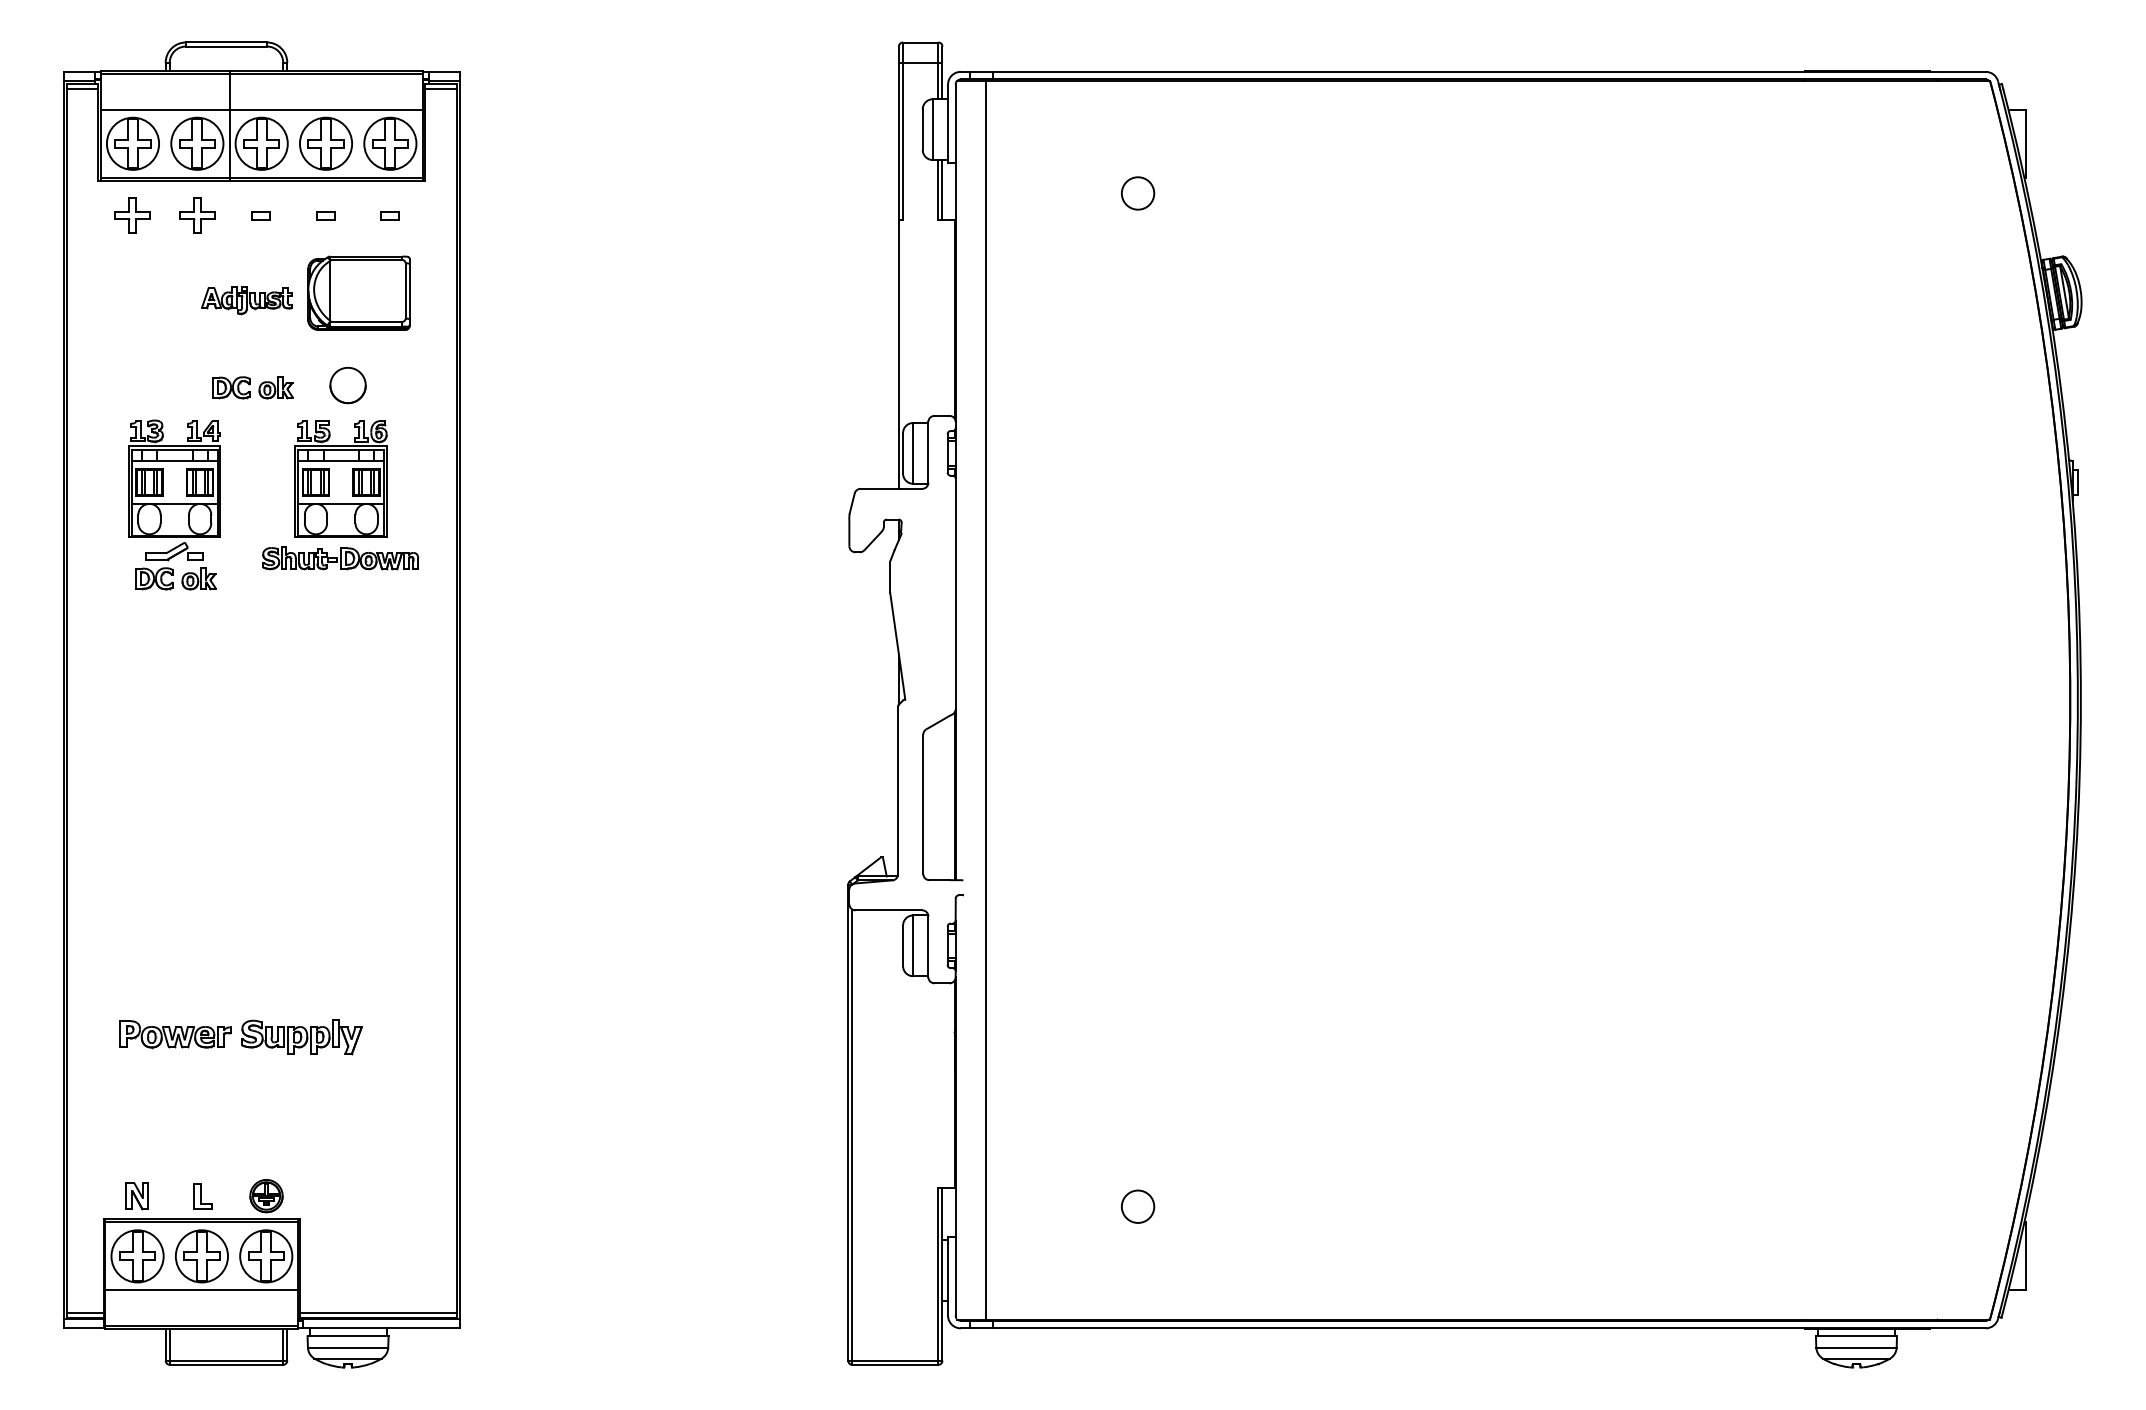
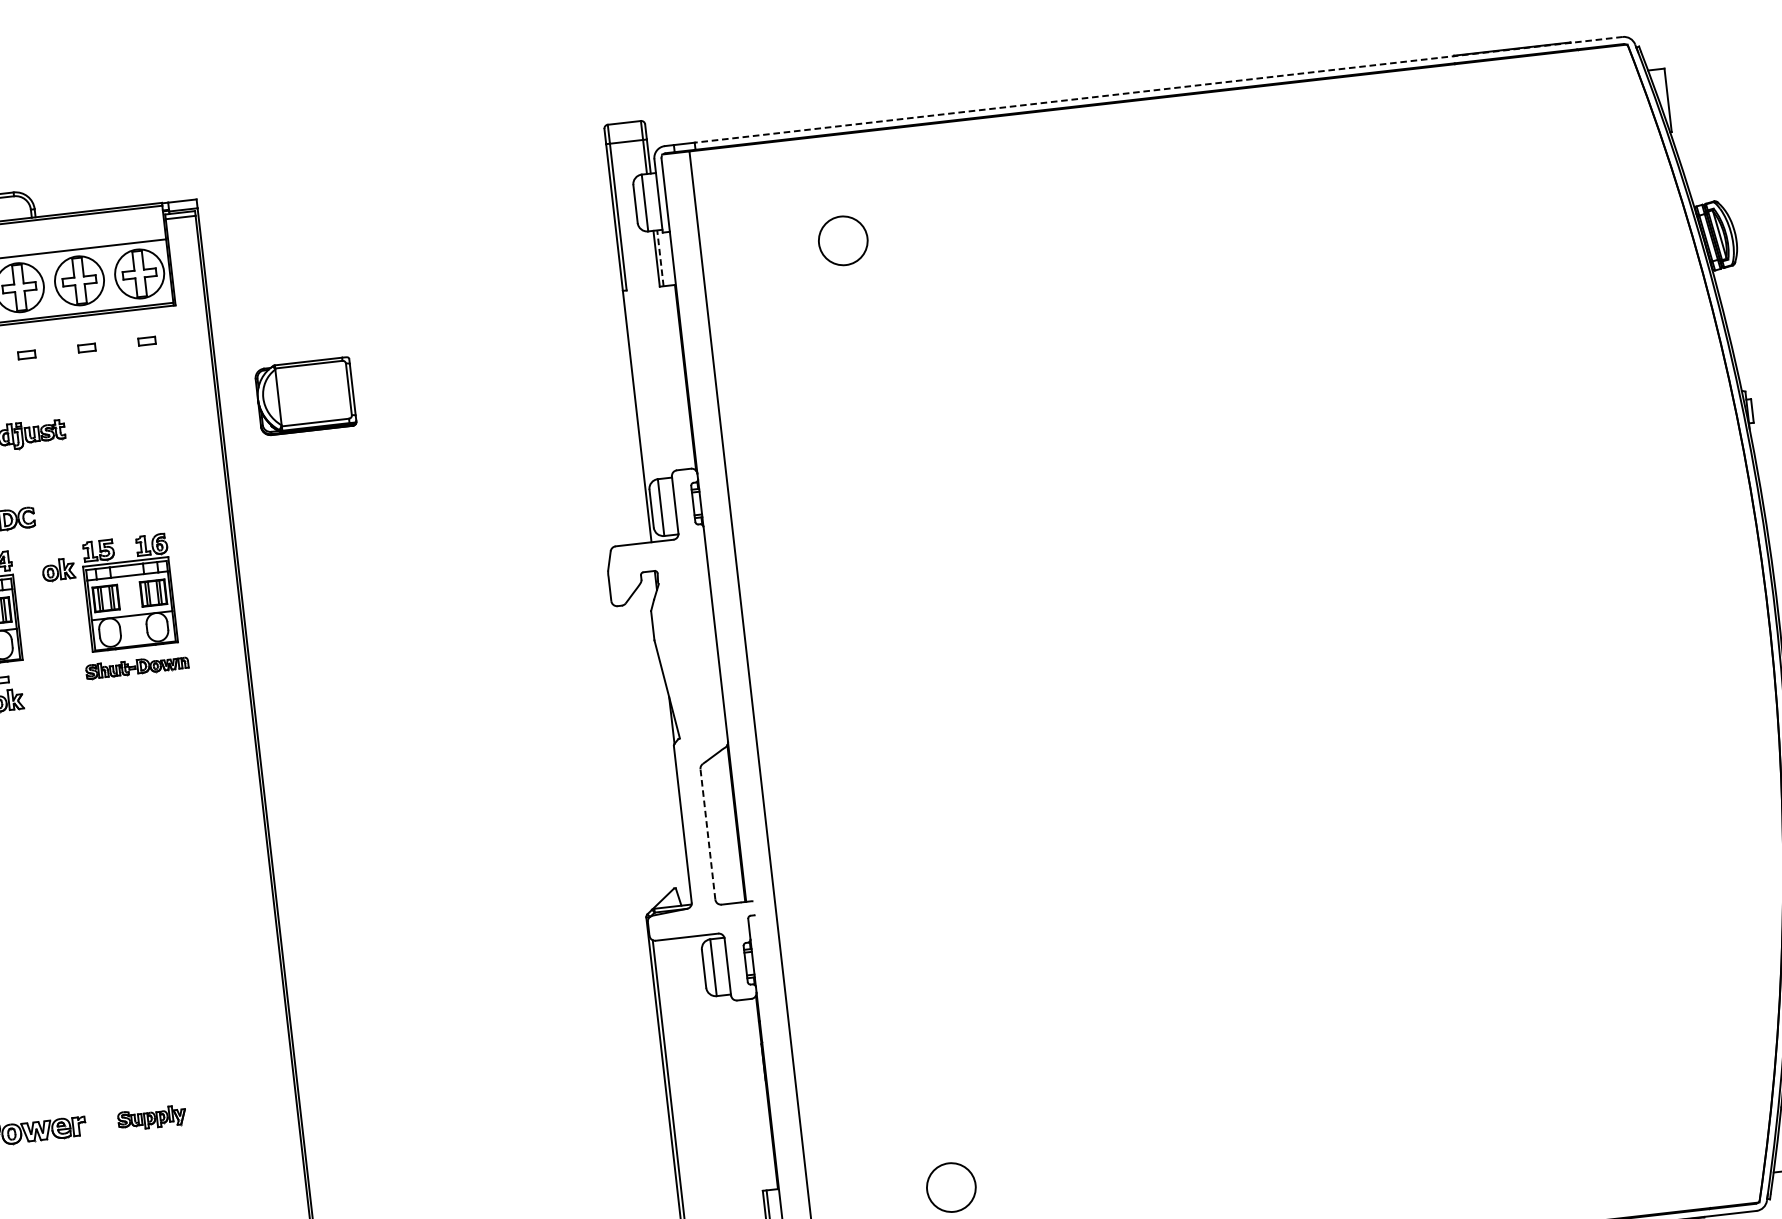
line: (1489, 71) -> (1158, 89), solid -> dashed
line: (942, 189) -> (660, 257), solid -> dashed
circle: (1138, 193) -> (843, 240), size x1.6
part: (358, 292) -> (305, 395), moved
part: (347, 385) -> (125, 504), removed
part: (275, 387) -> (57, 569), moved
part: (340, 558) -> (137, 666), size x0.7
line: (923, 804) -> (708, 834), solid -> dashed
part: (301, 1037) -> (151, 1118), size x0.6
circle: (1137, 1206) -> (950, 1187), size x1.6

